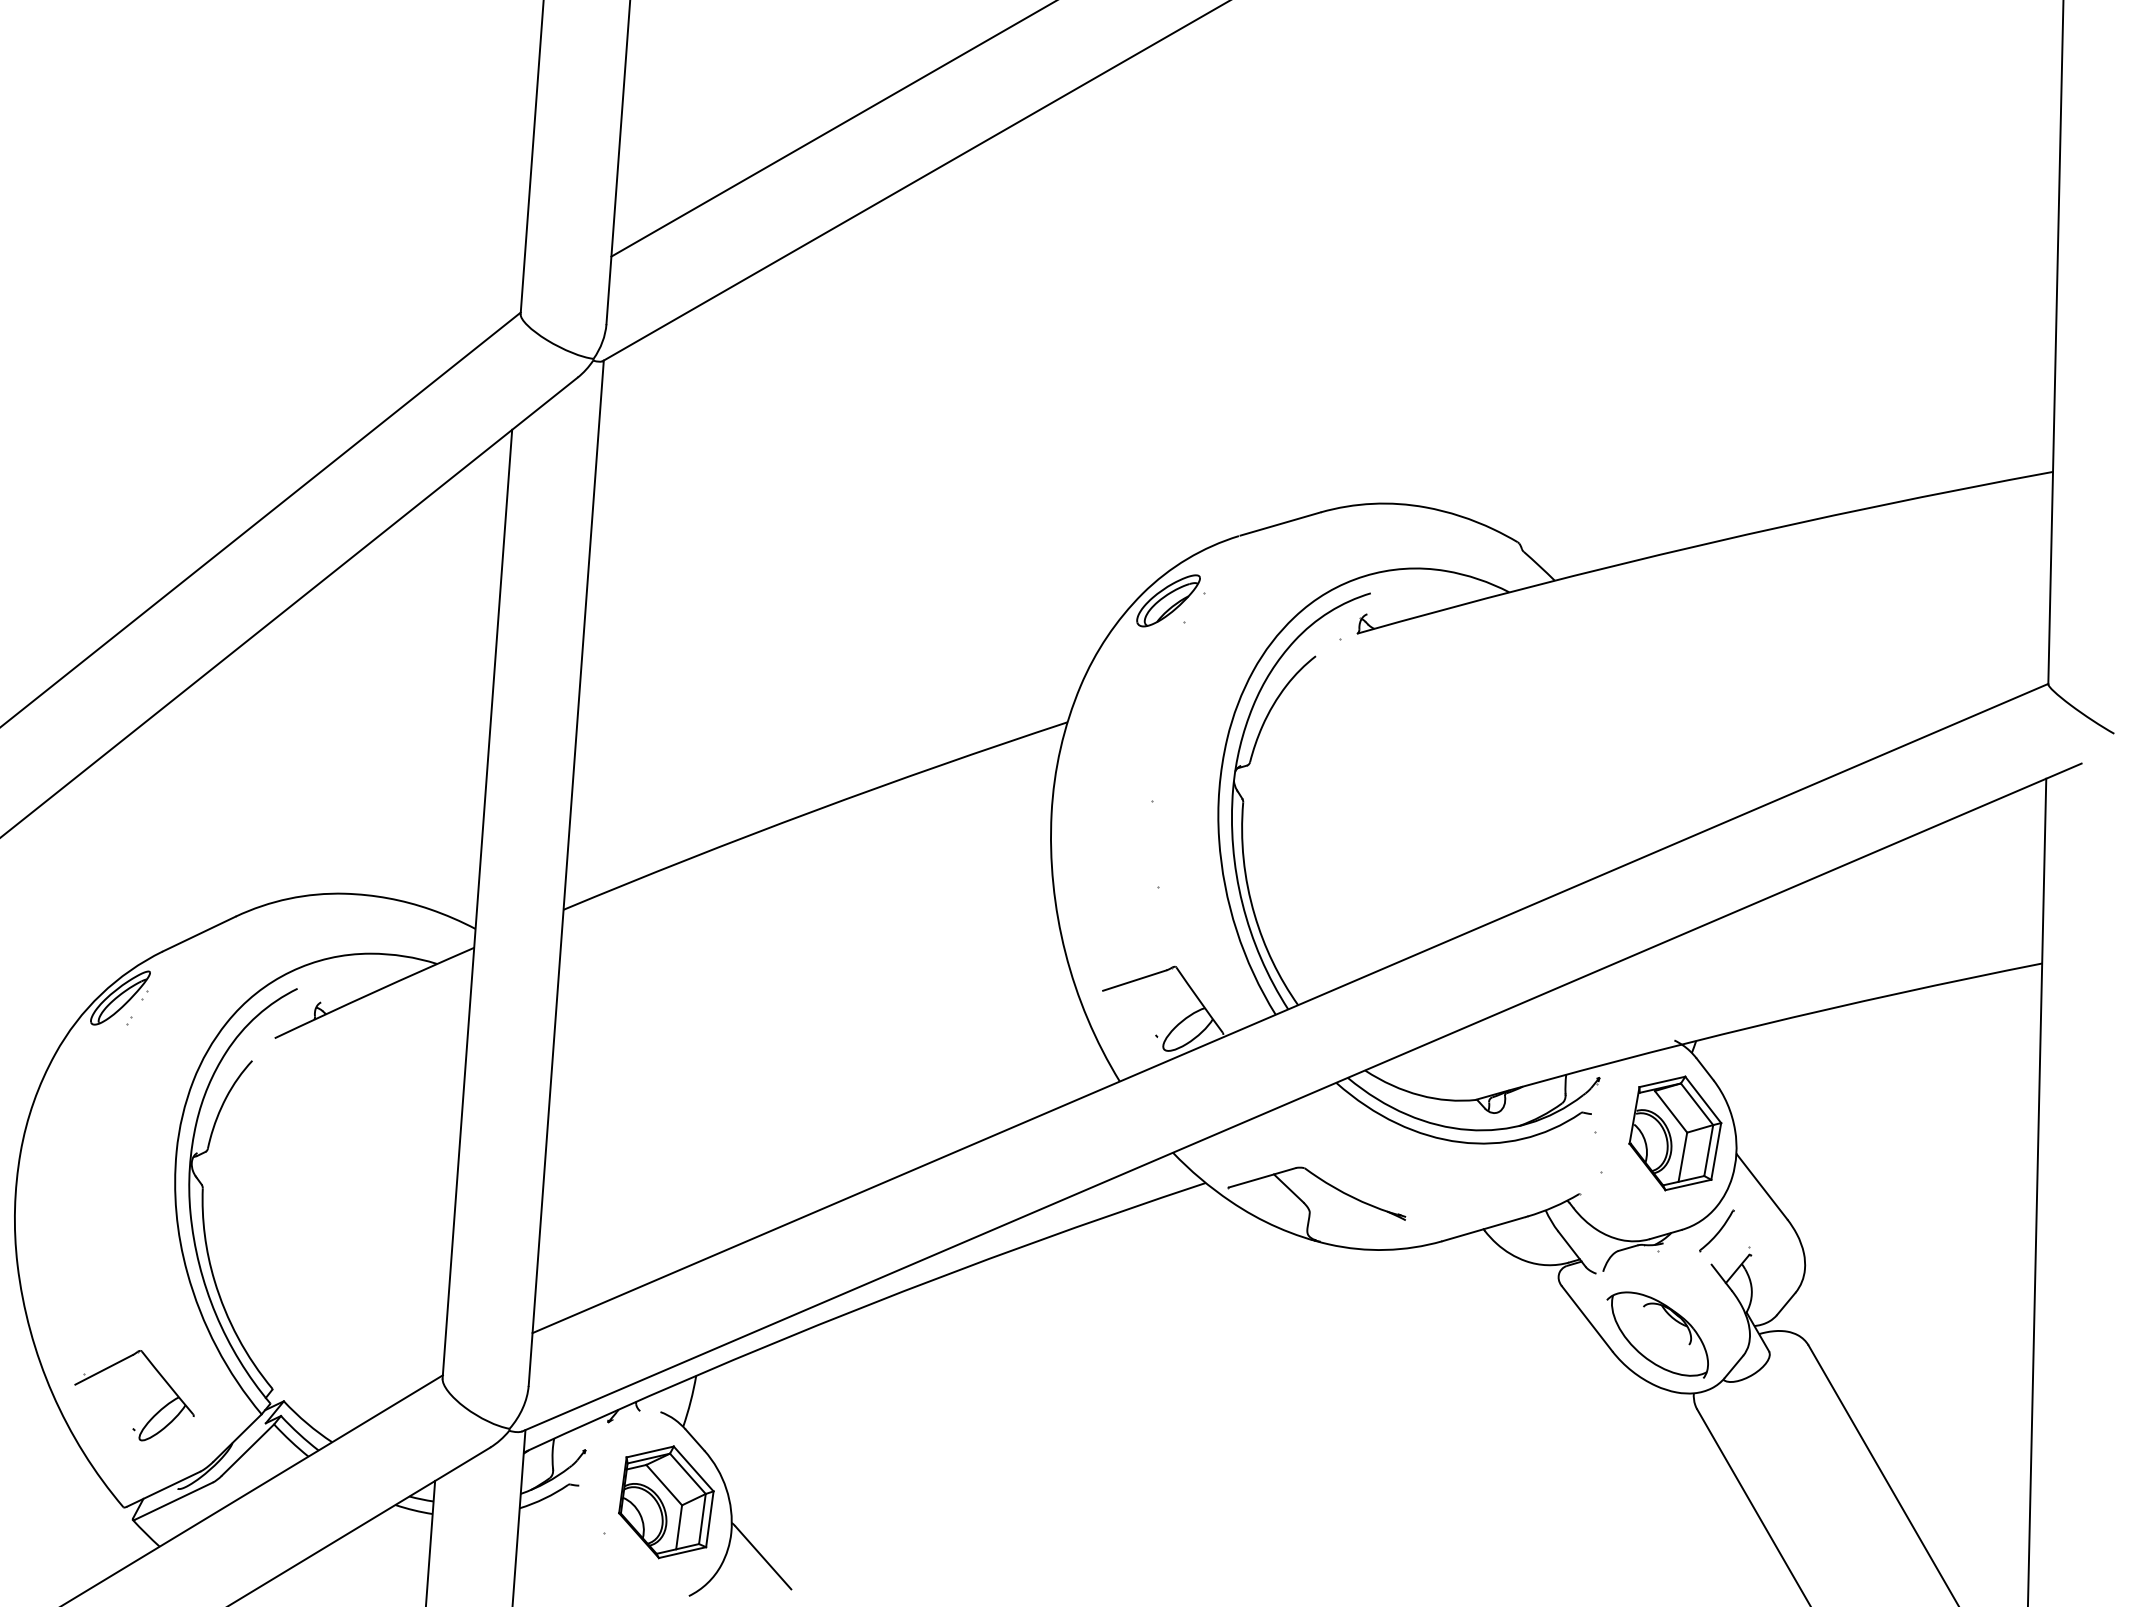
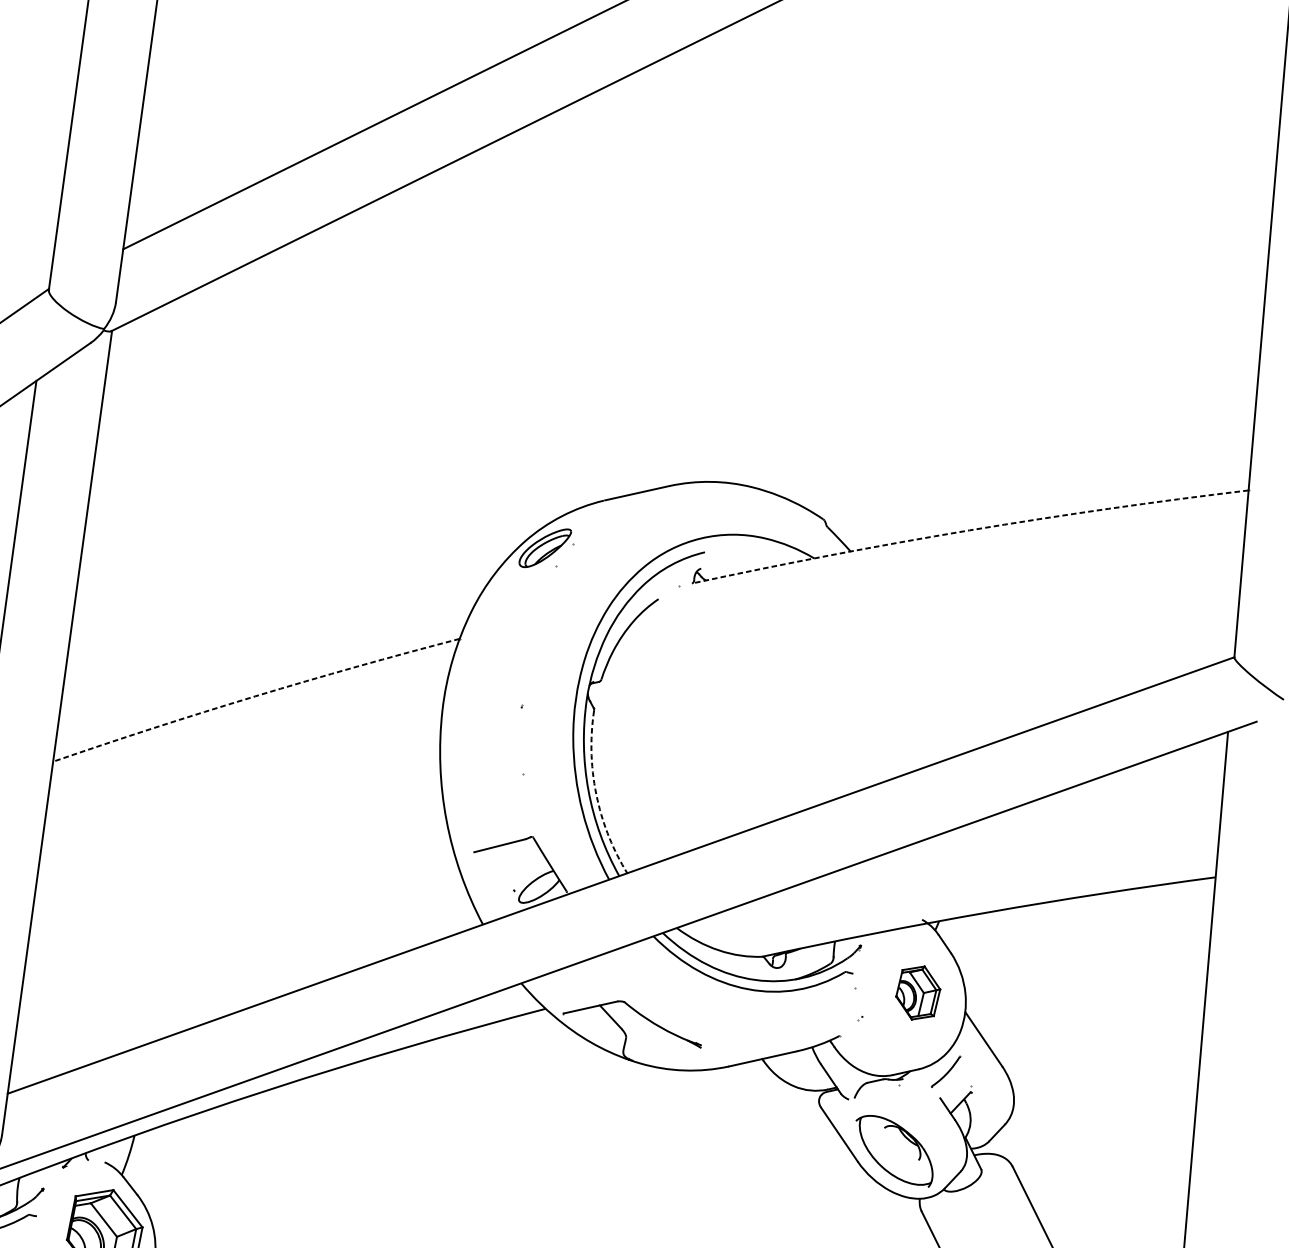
line: (1703, 544) -> (969, 530), solid -> dashed
line: (813, 811) -> (254, 696), solid -> dashed
line: (1252, 908) -> (596, 794), solid -> dashed
part: (1675, 1133) -> (918, 993), size x0.6

